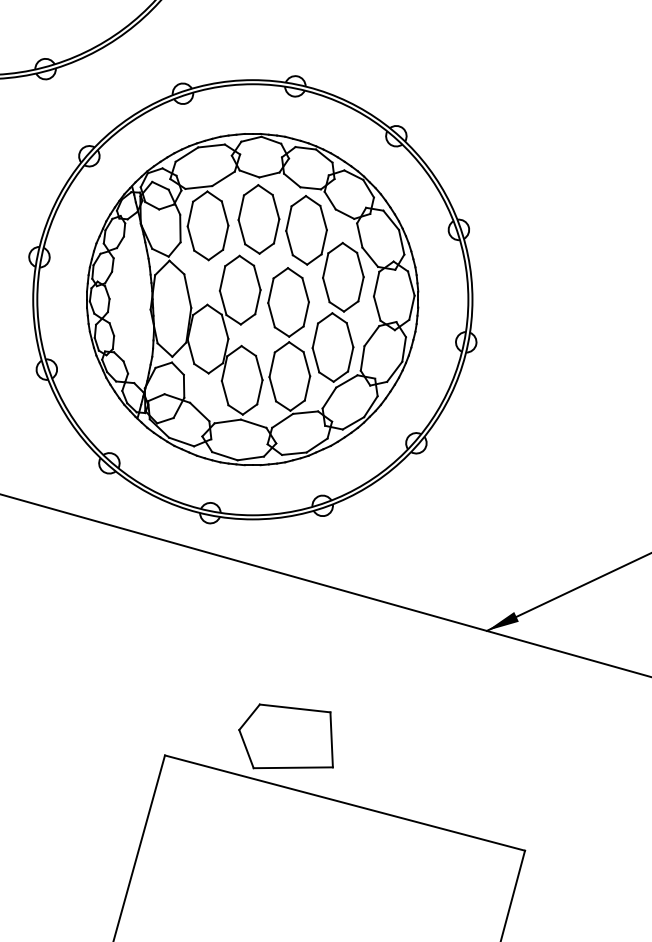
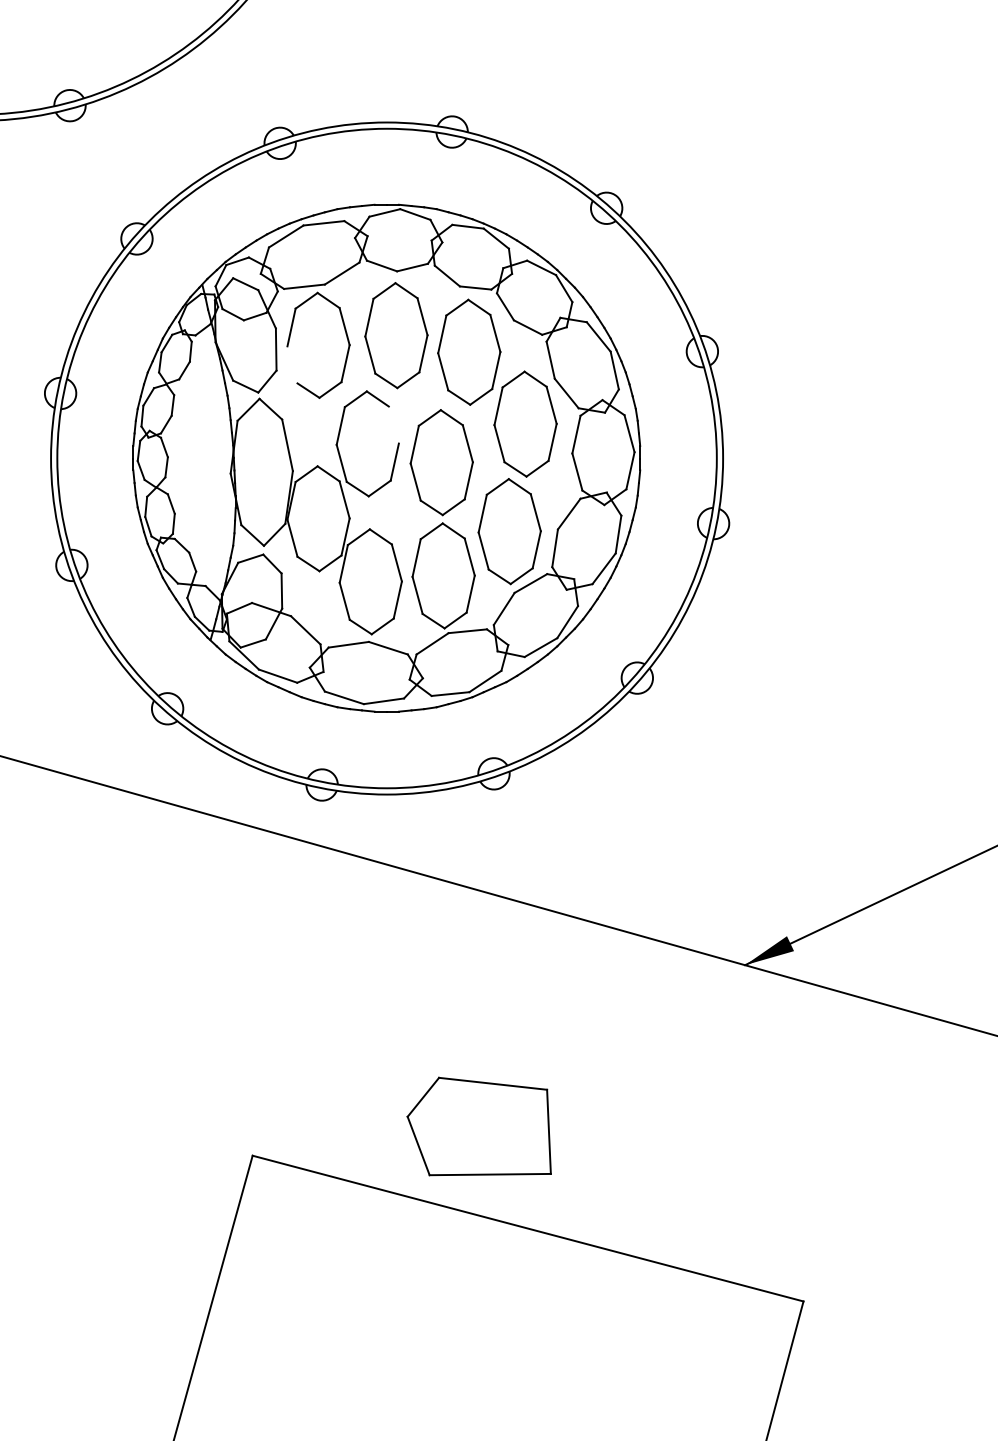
line: (190, 238) -> (291, 364), removed
line: (257, 277) -> (394, 424), removed
part: (285, 736) -> (478, 1126), moved

